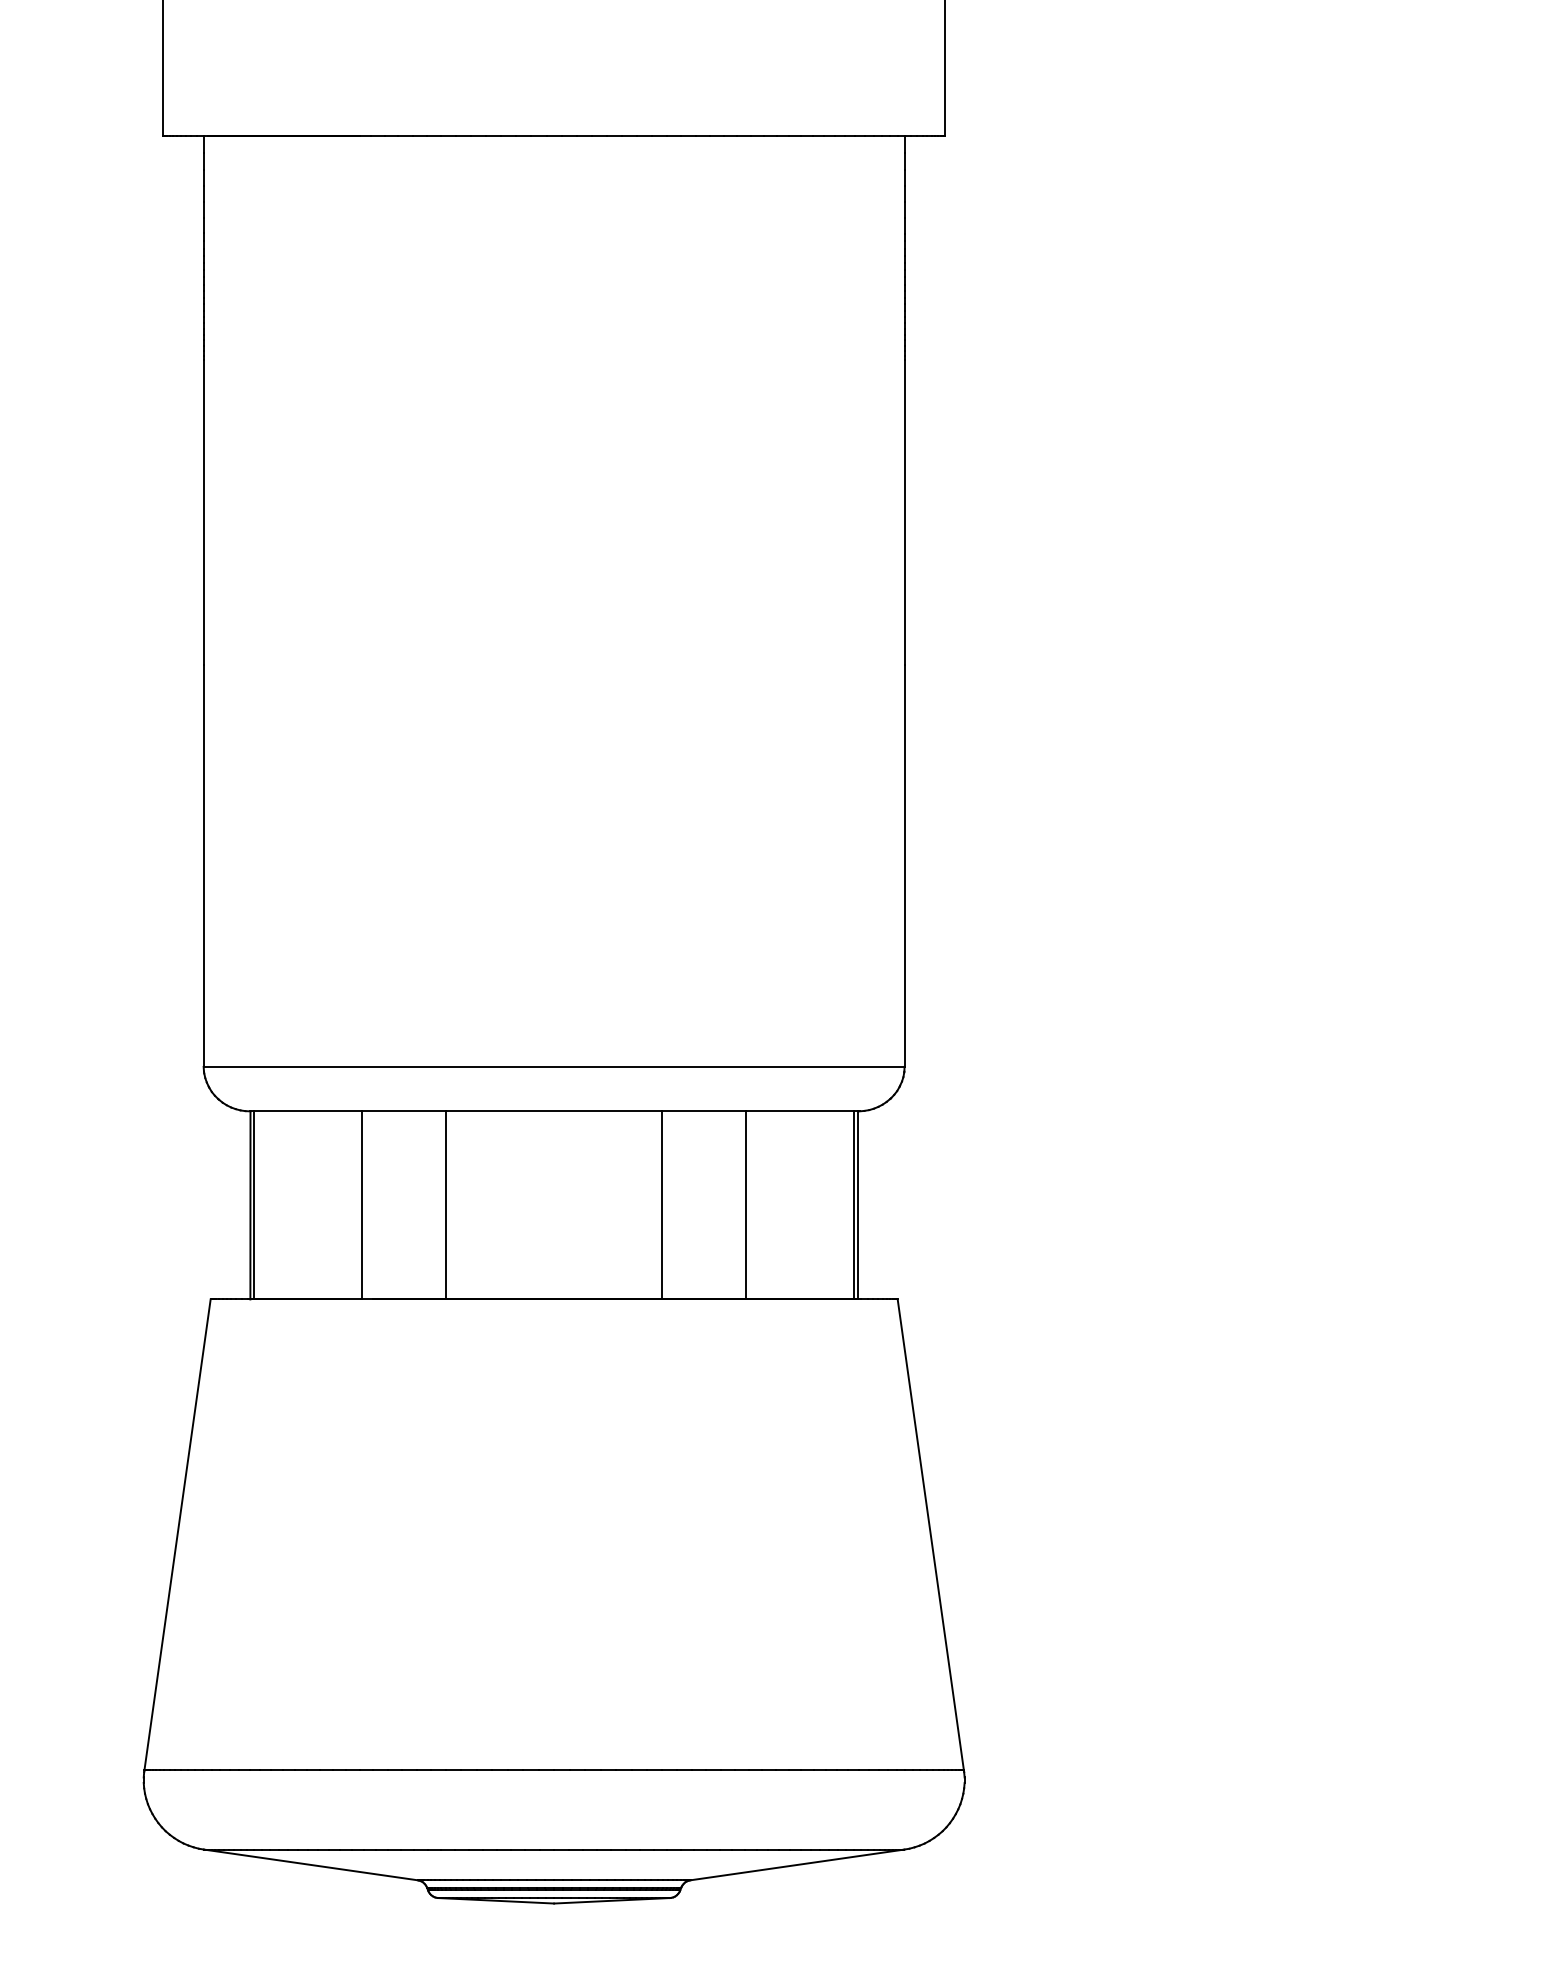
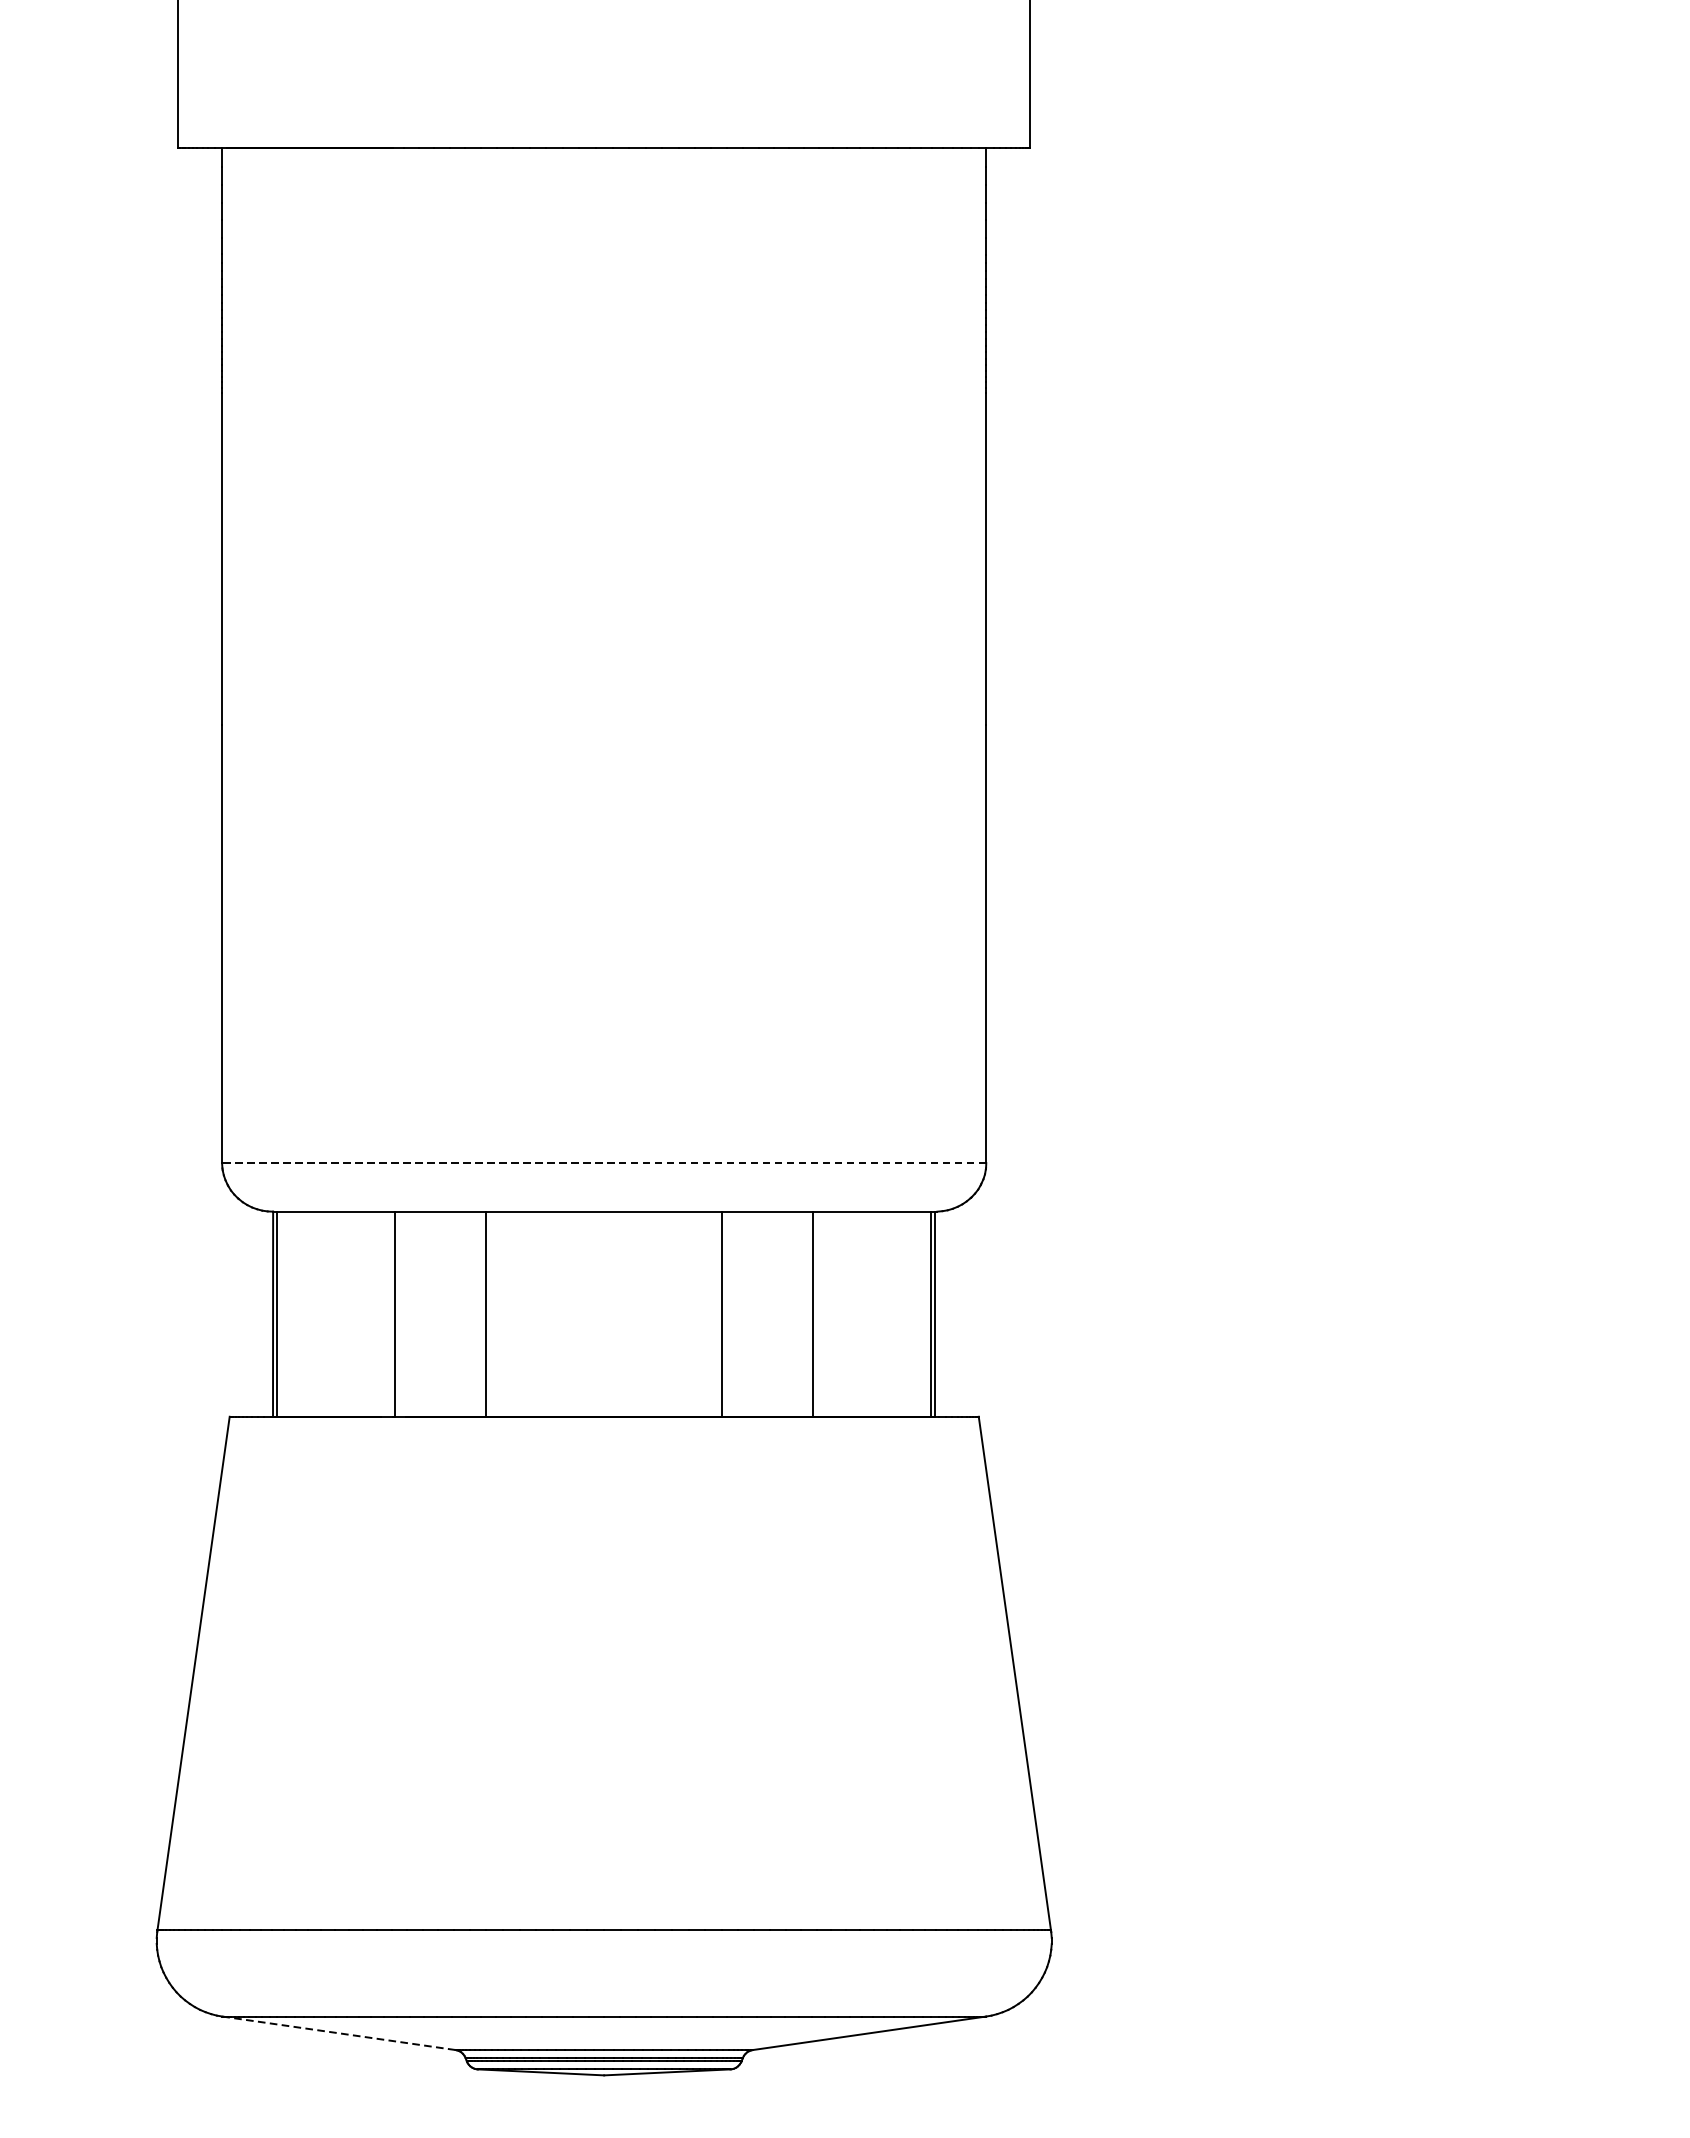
line: (553, 1066) -> (603, 1162), solid -> dashed
line: (311, 1864) -> (339, 2032), solid -> dashed

